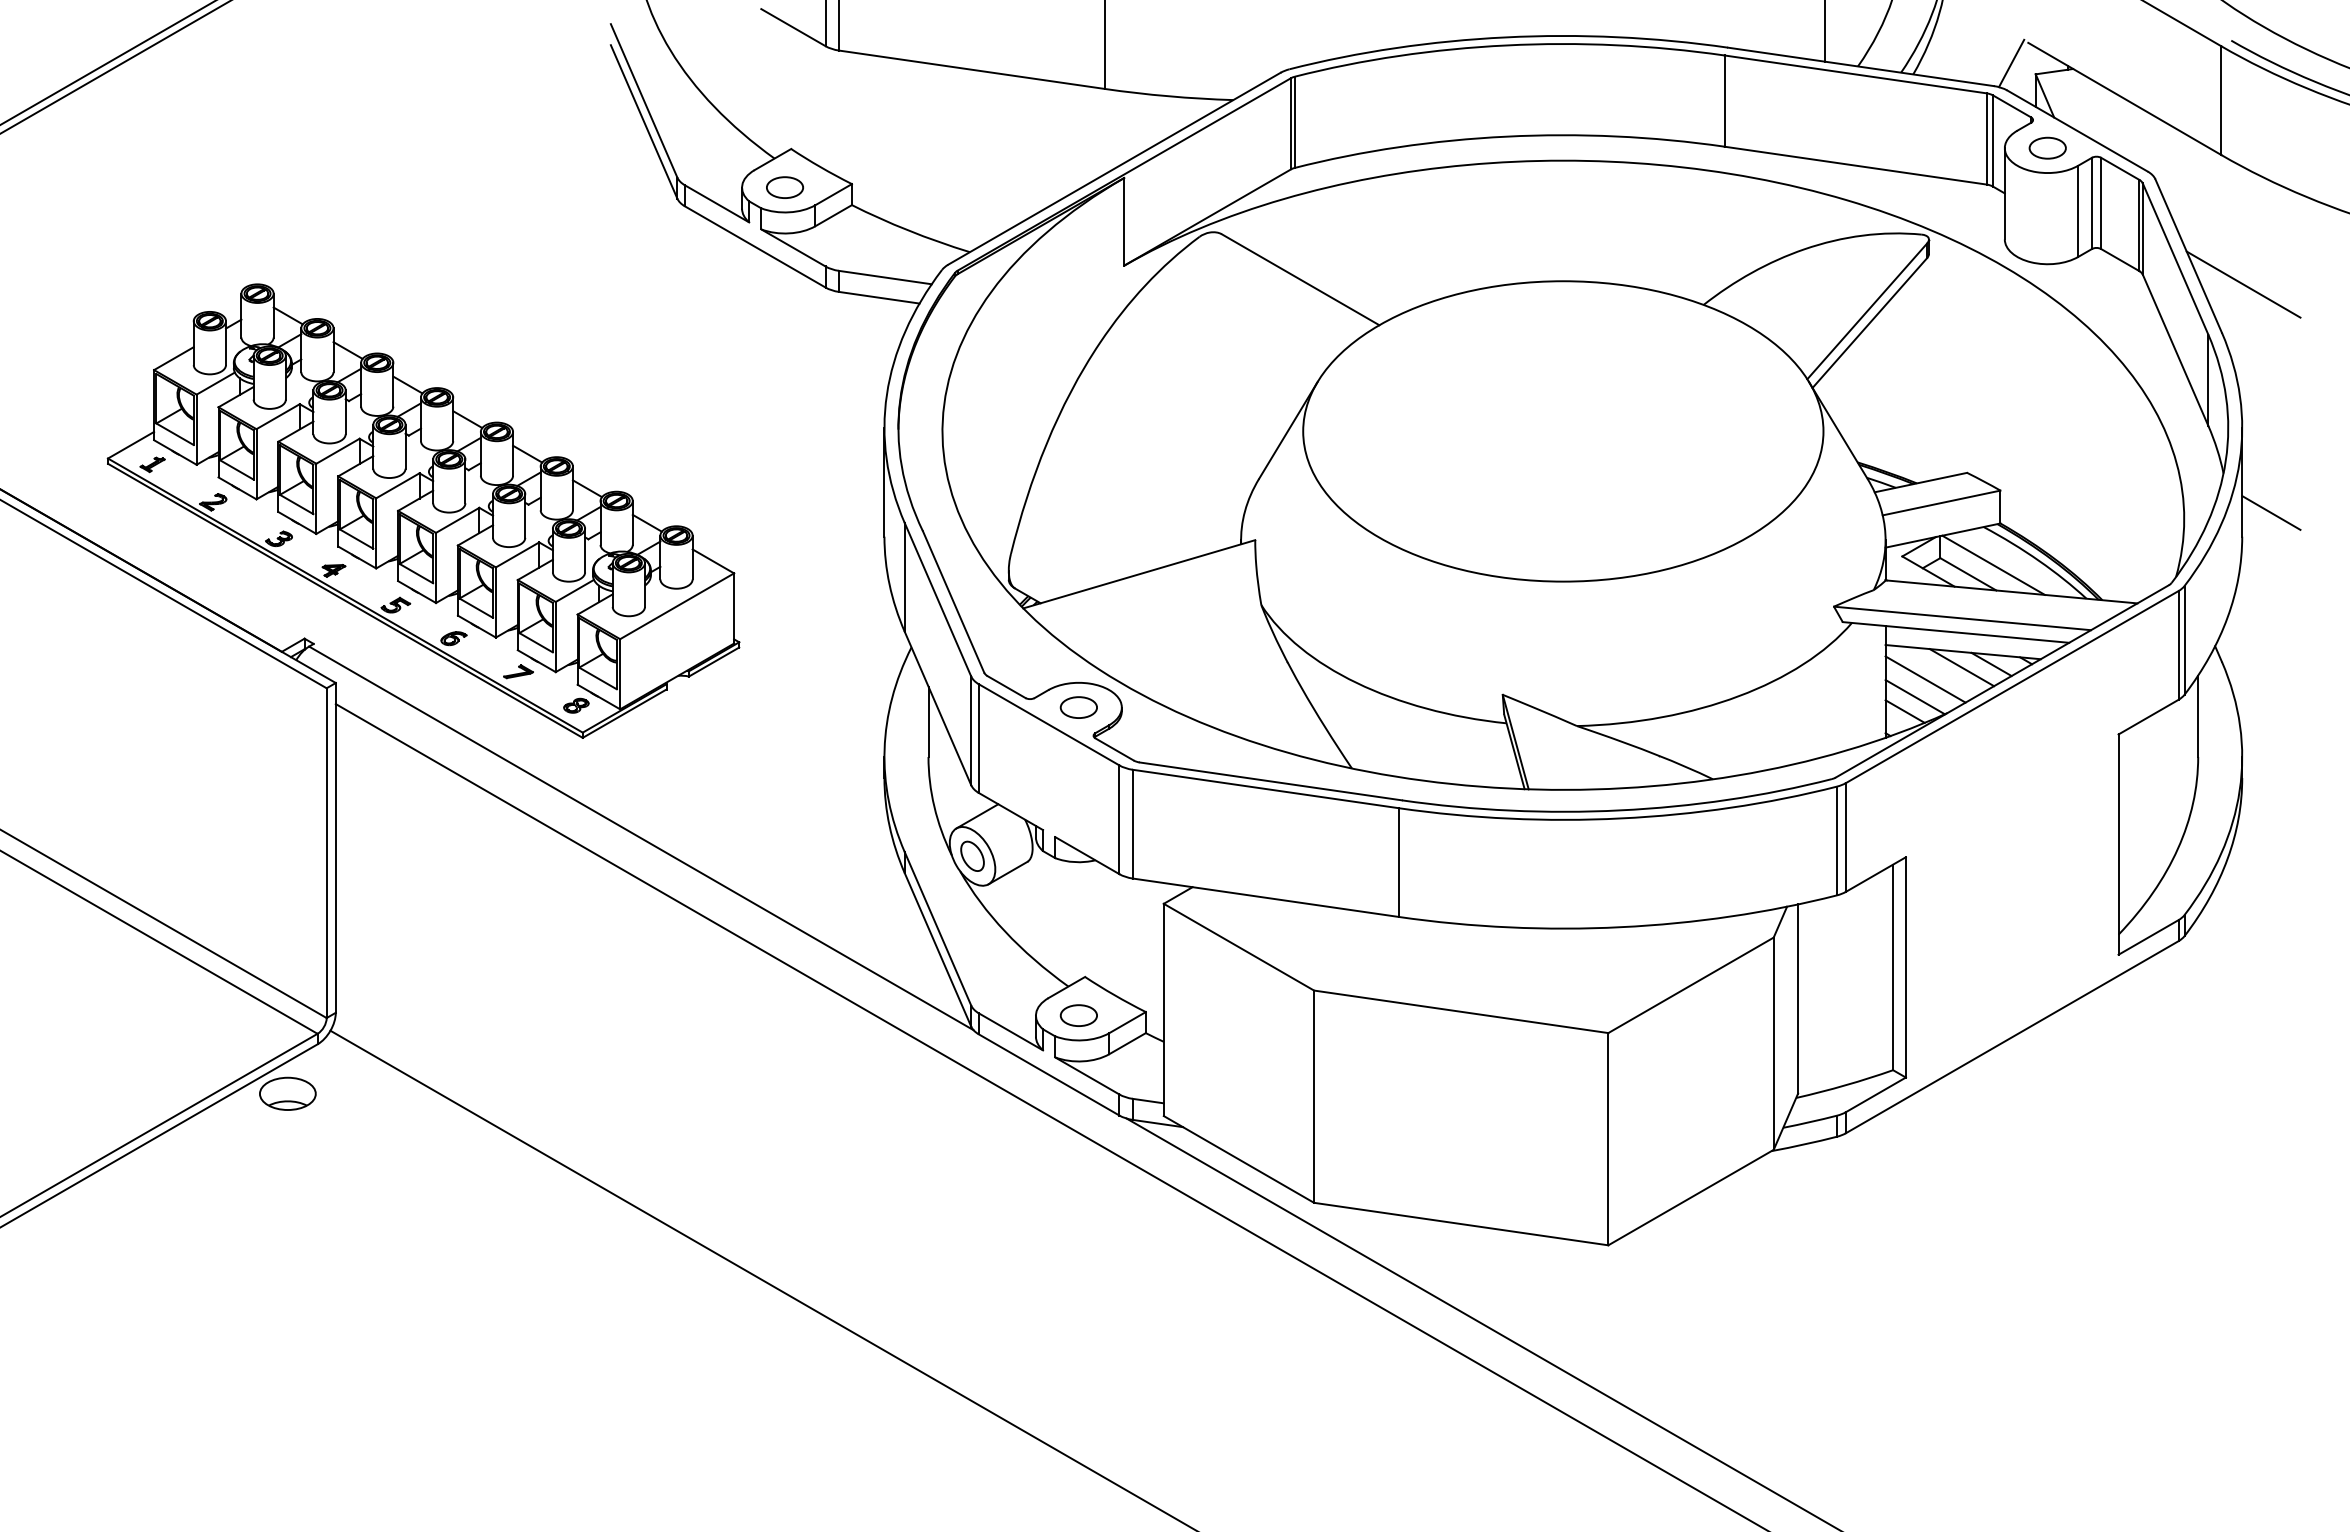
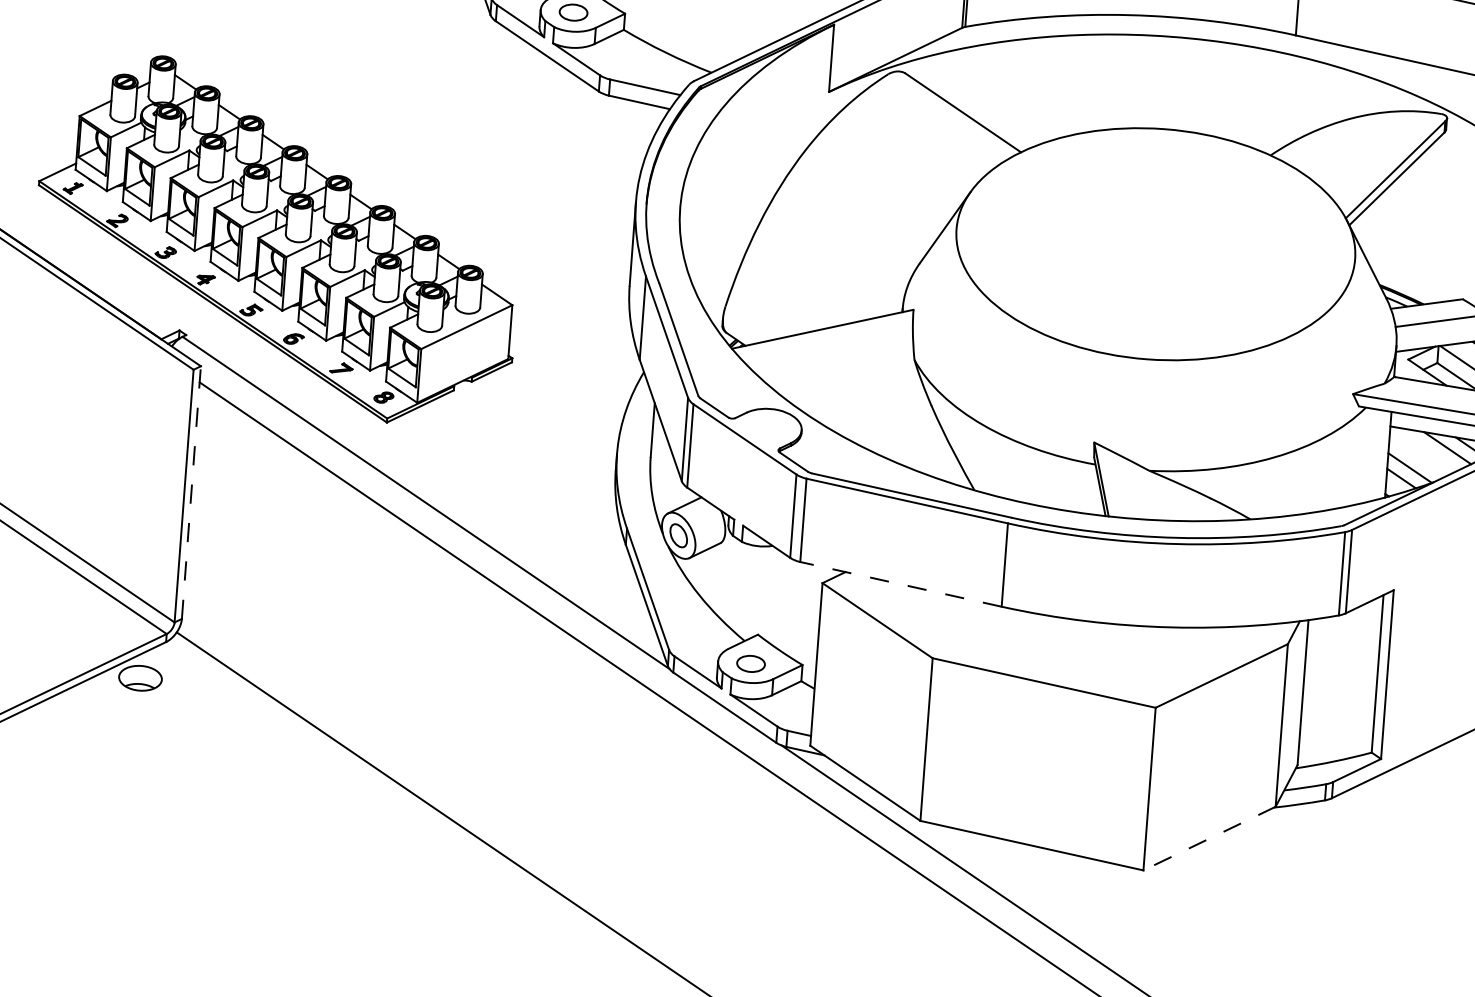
line: (1925, 679) -> (1419, 455), removed
part: (1078, 707) -> (768, 427), removed
line: (335, 847) -> (191, 492), solid -> dashed
line: (1265, 897) -> (900, 584), solid -> dashed
line: (1690, 1197) -> (1209, 838), solid -> dashed

